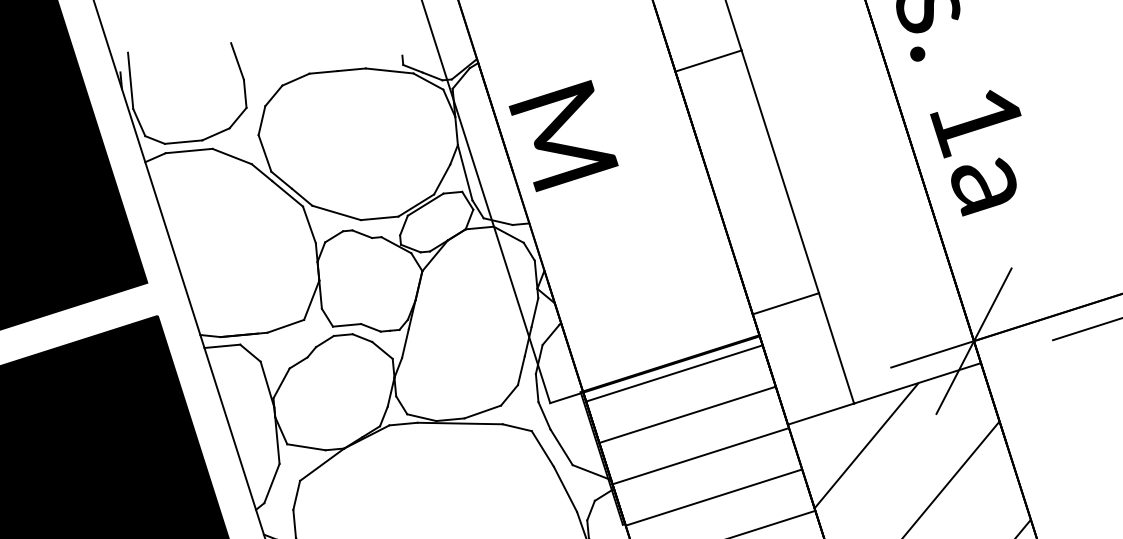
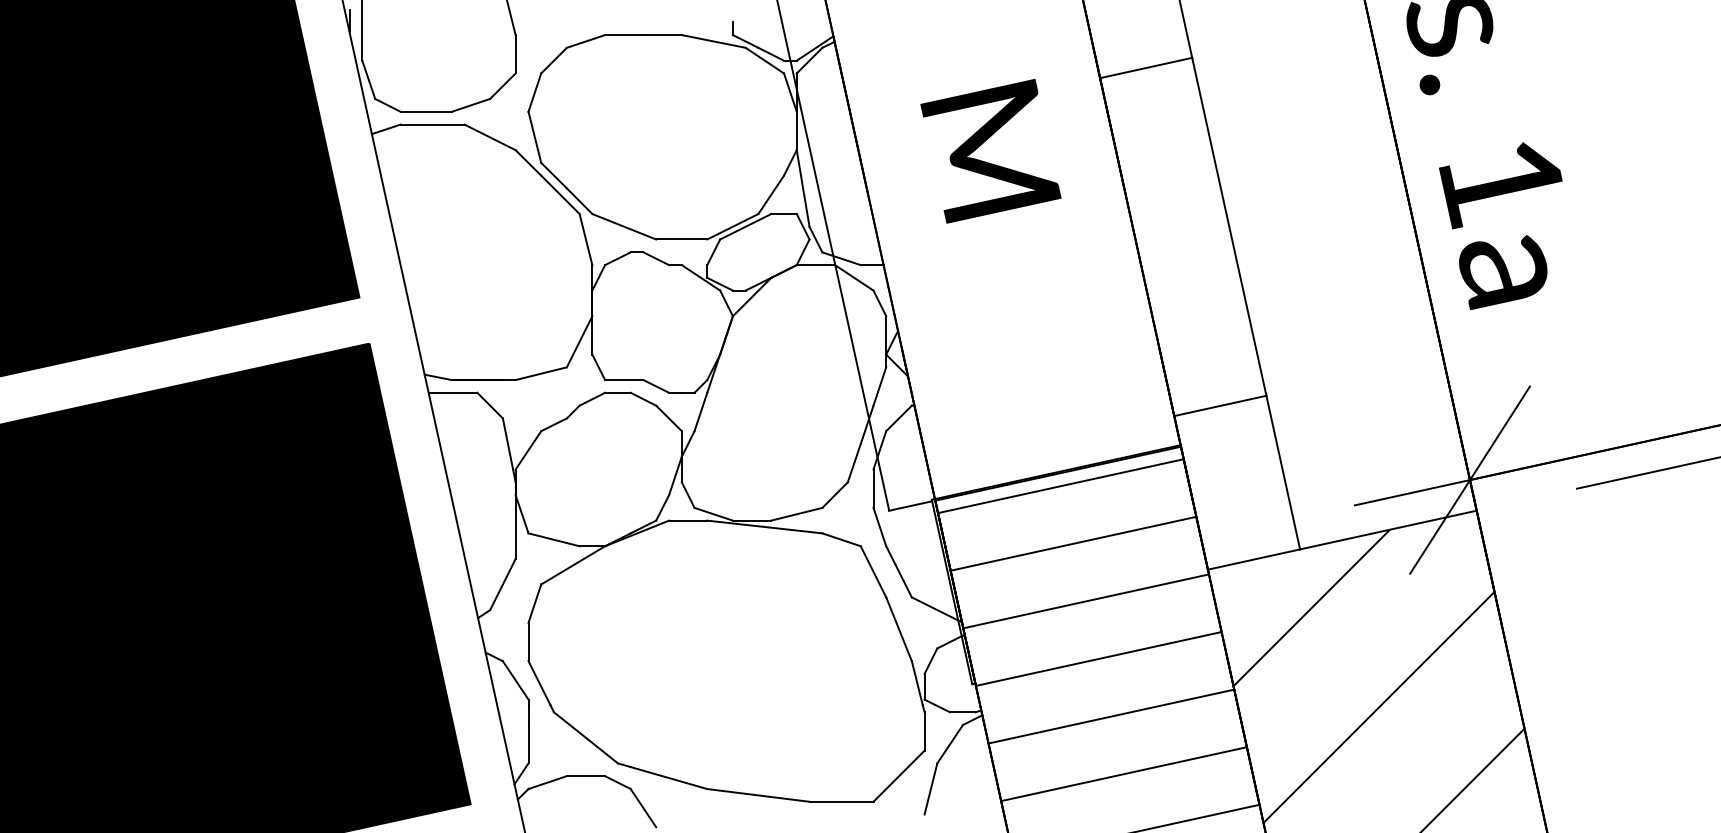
text: (563, 136) -> (990, 151), moved

